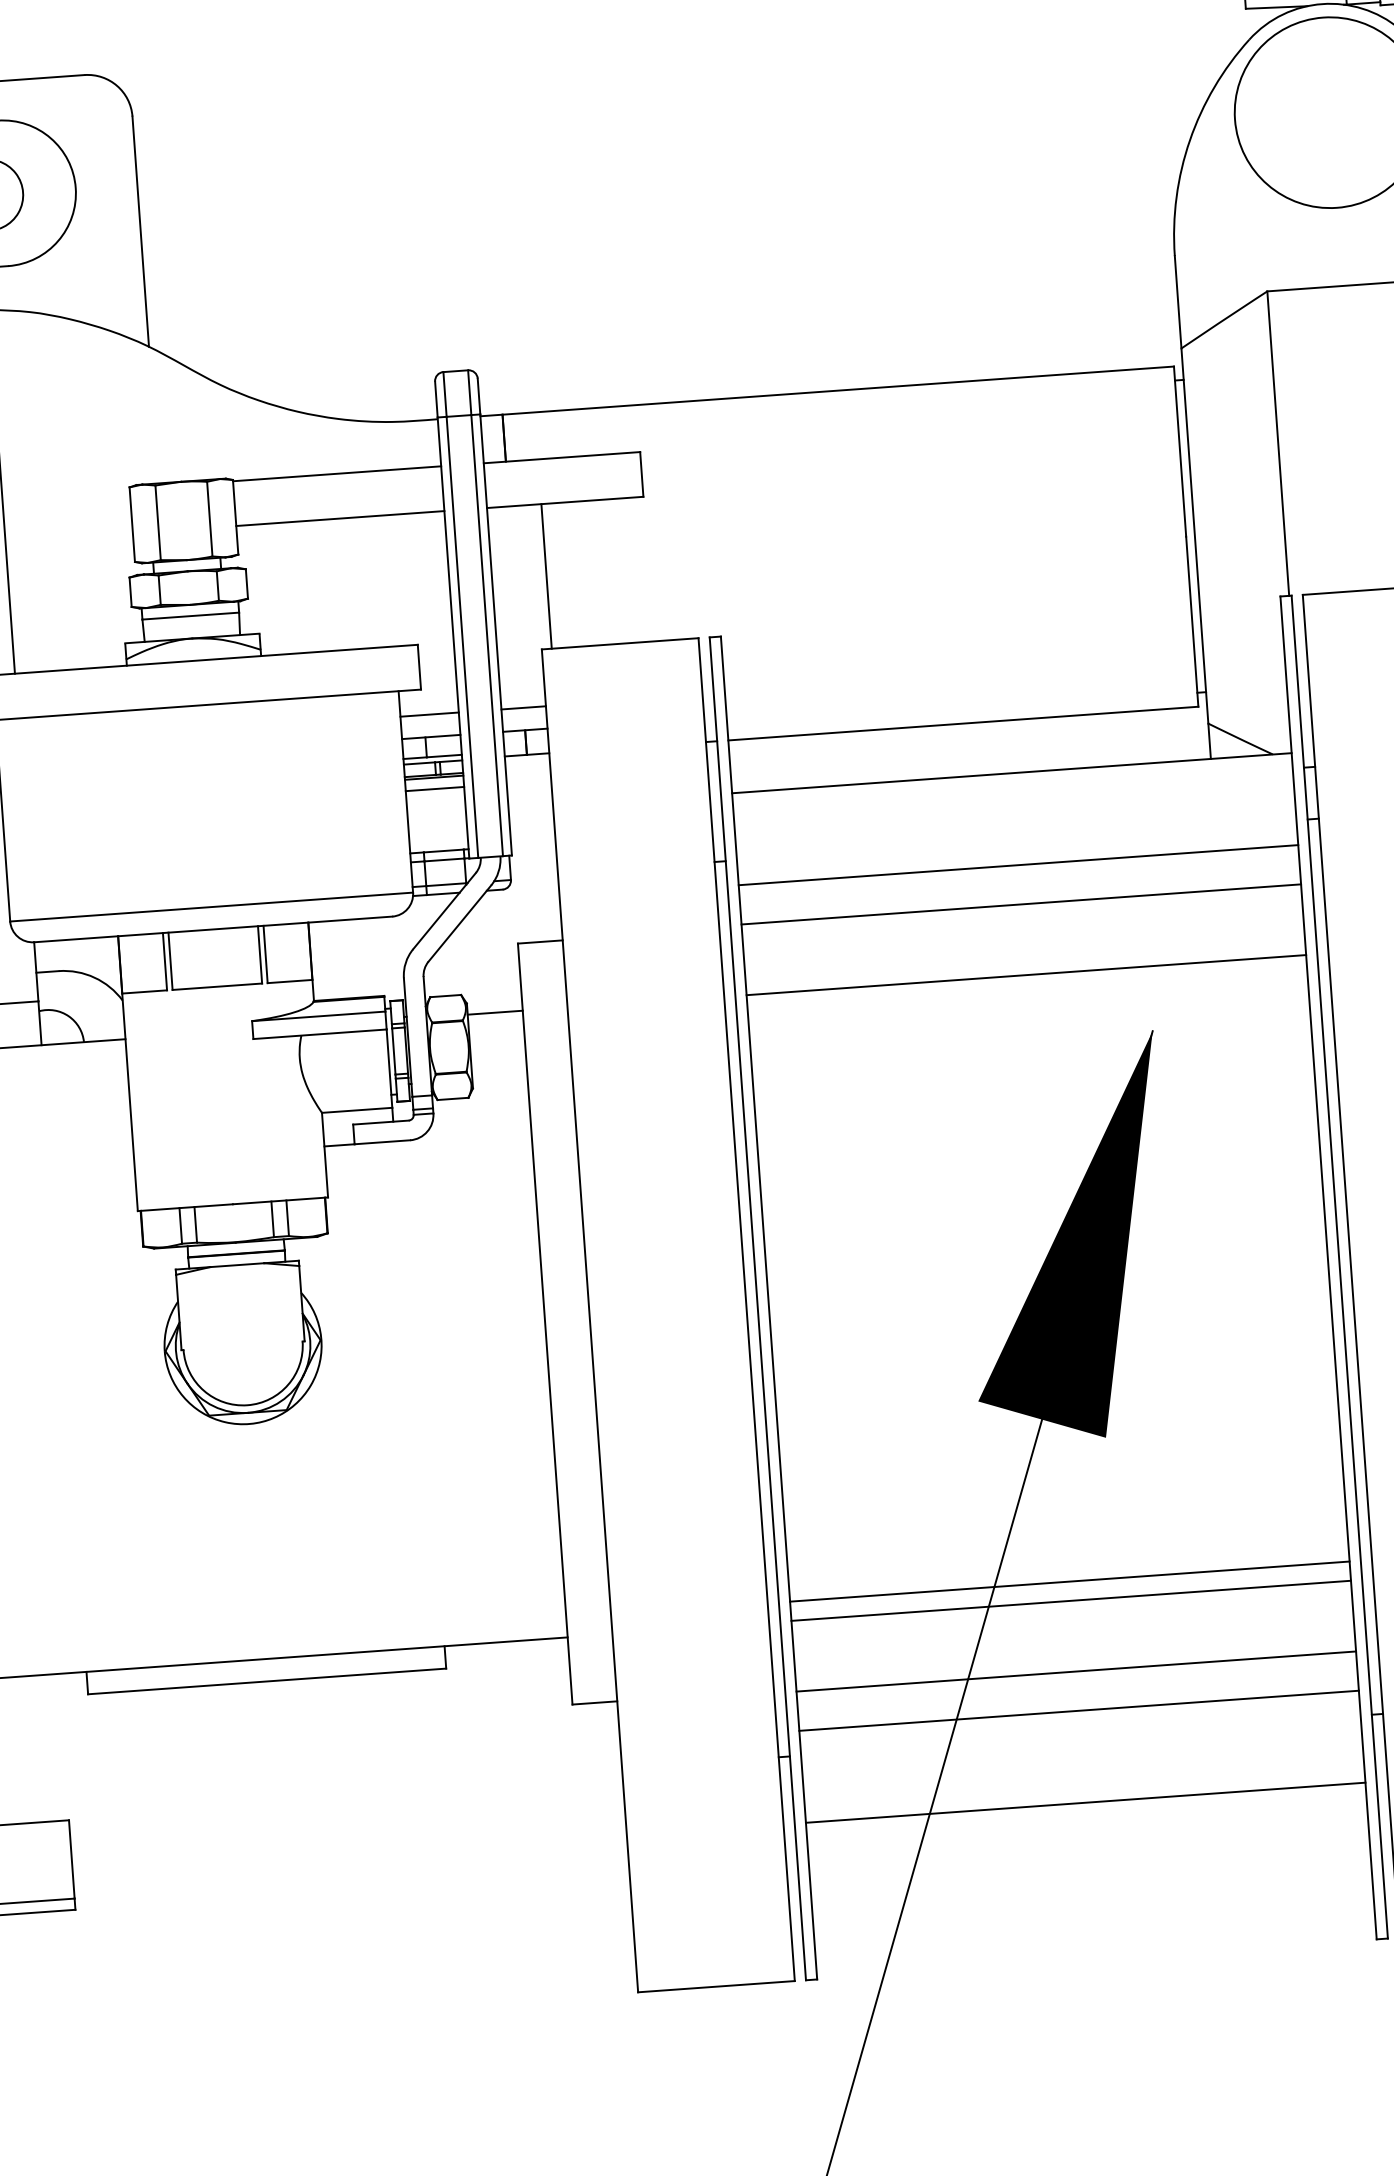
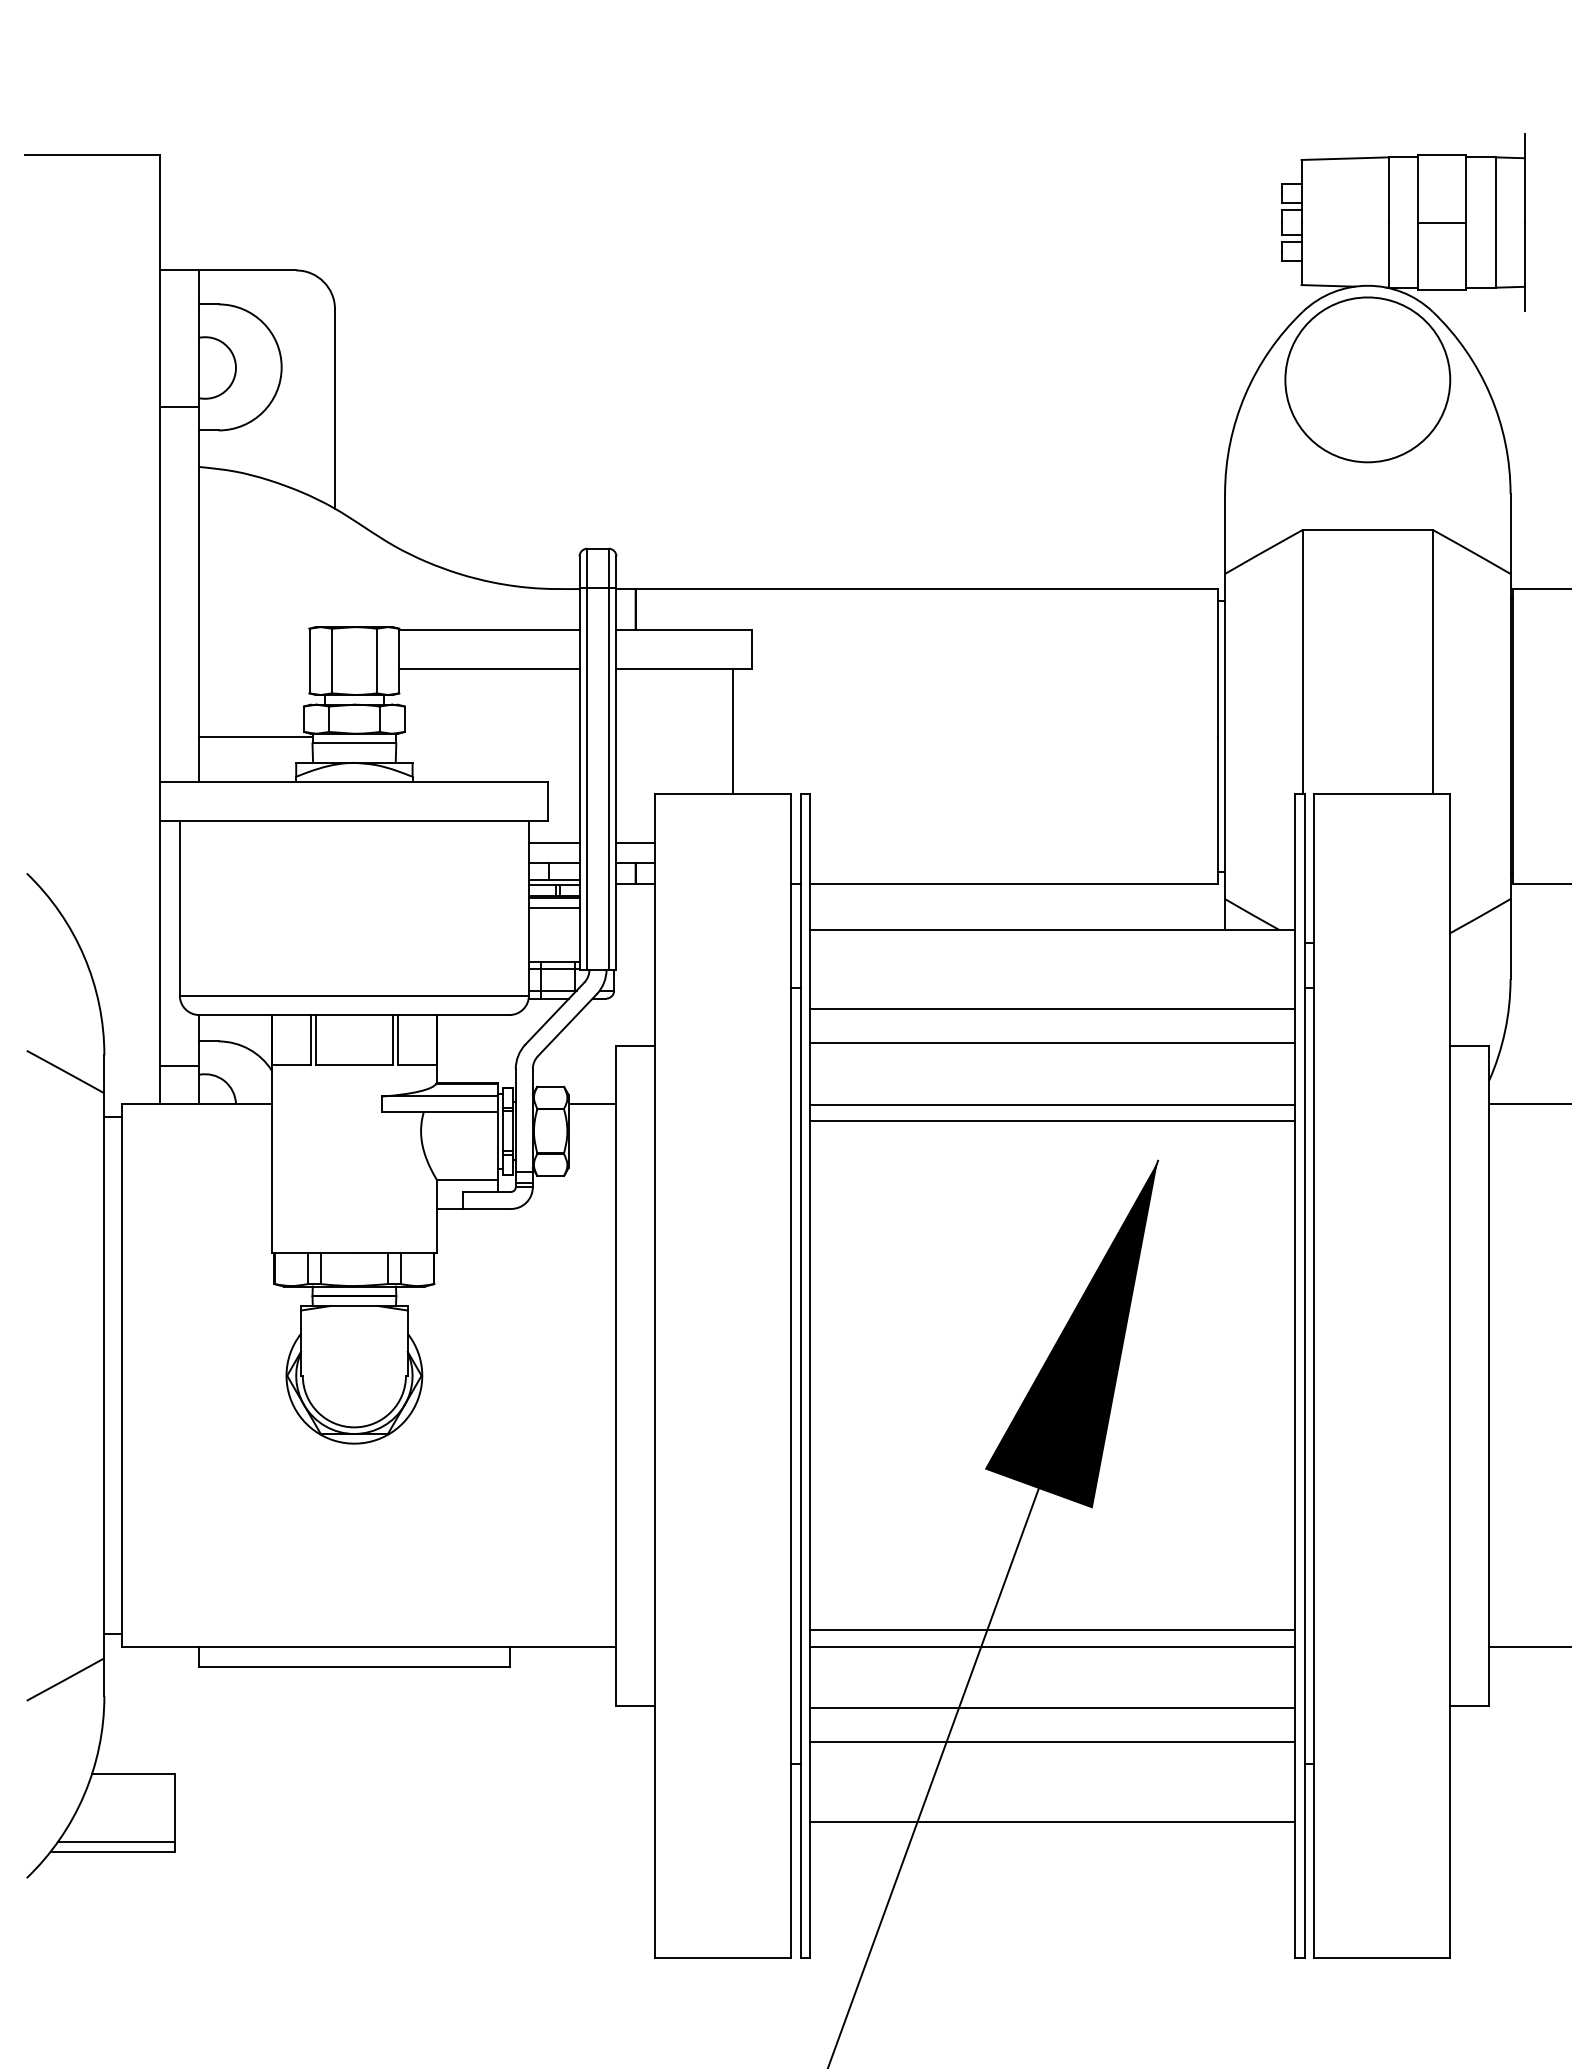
line: (546, 575) -> (732, 730), moved
line: (76, 616) -> (255, 736), added
line: (1027, 994) -> (1052, 1121), added

